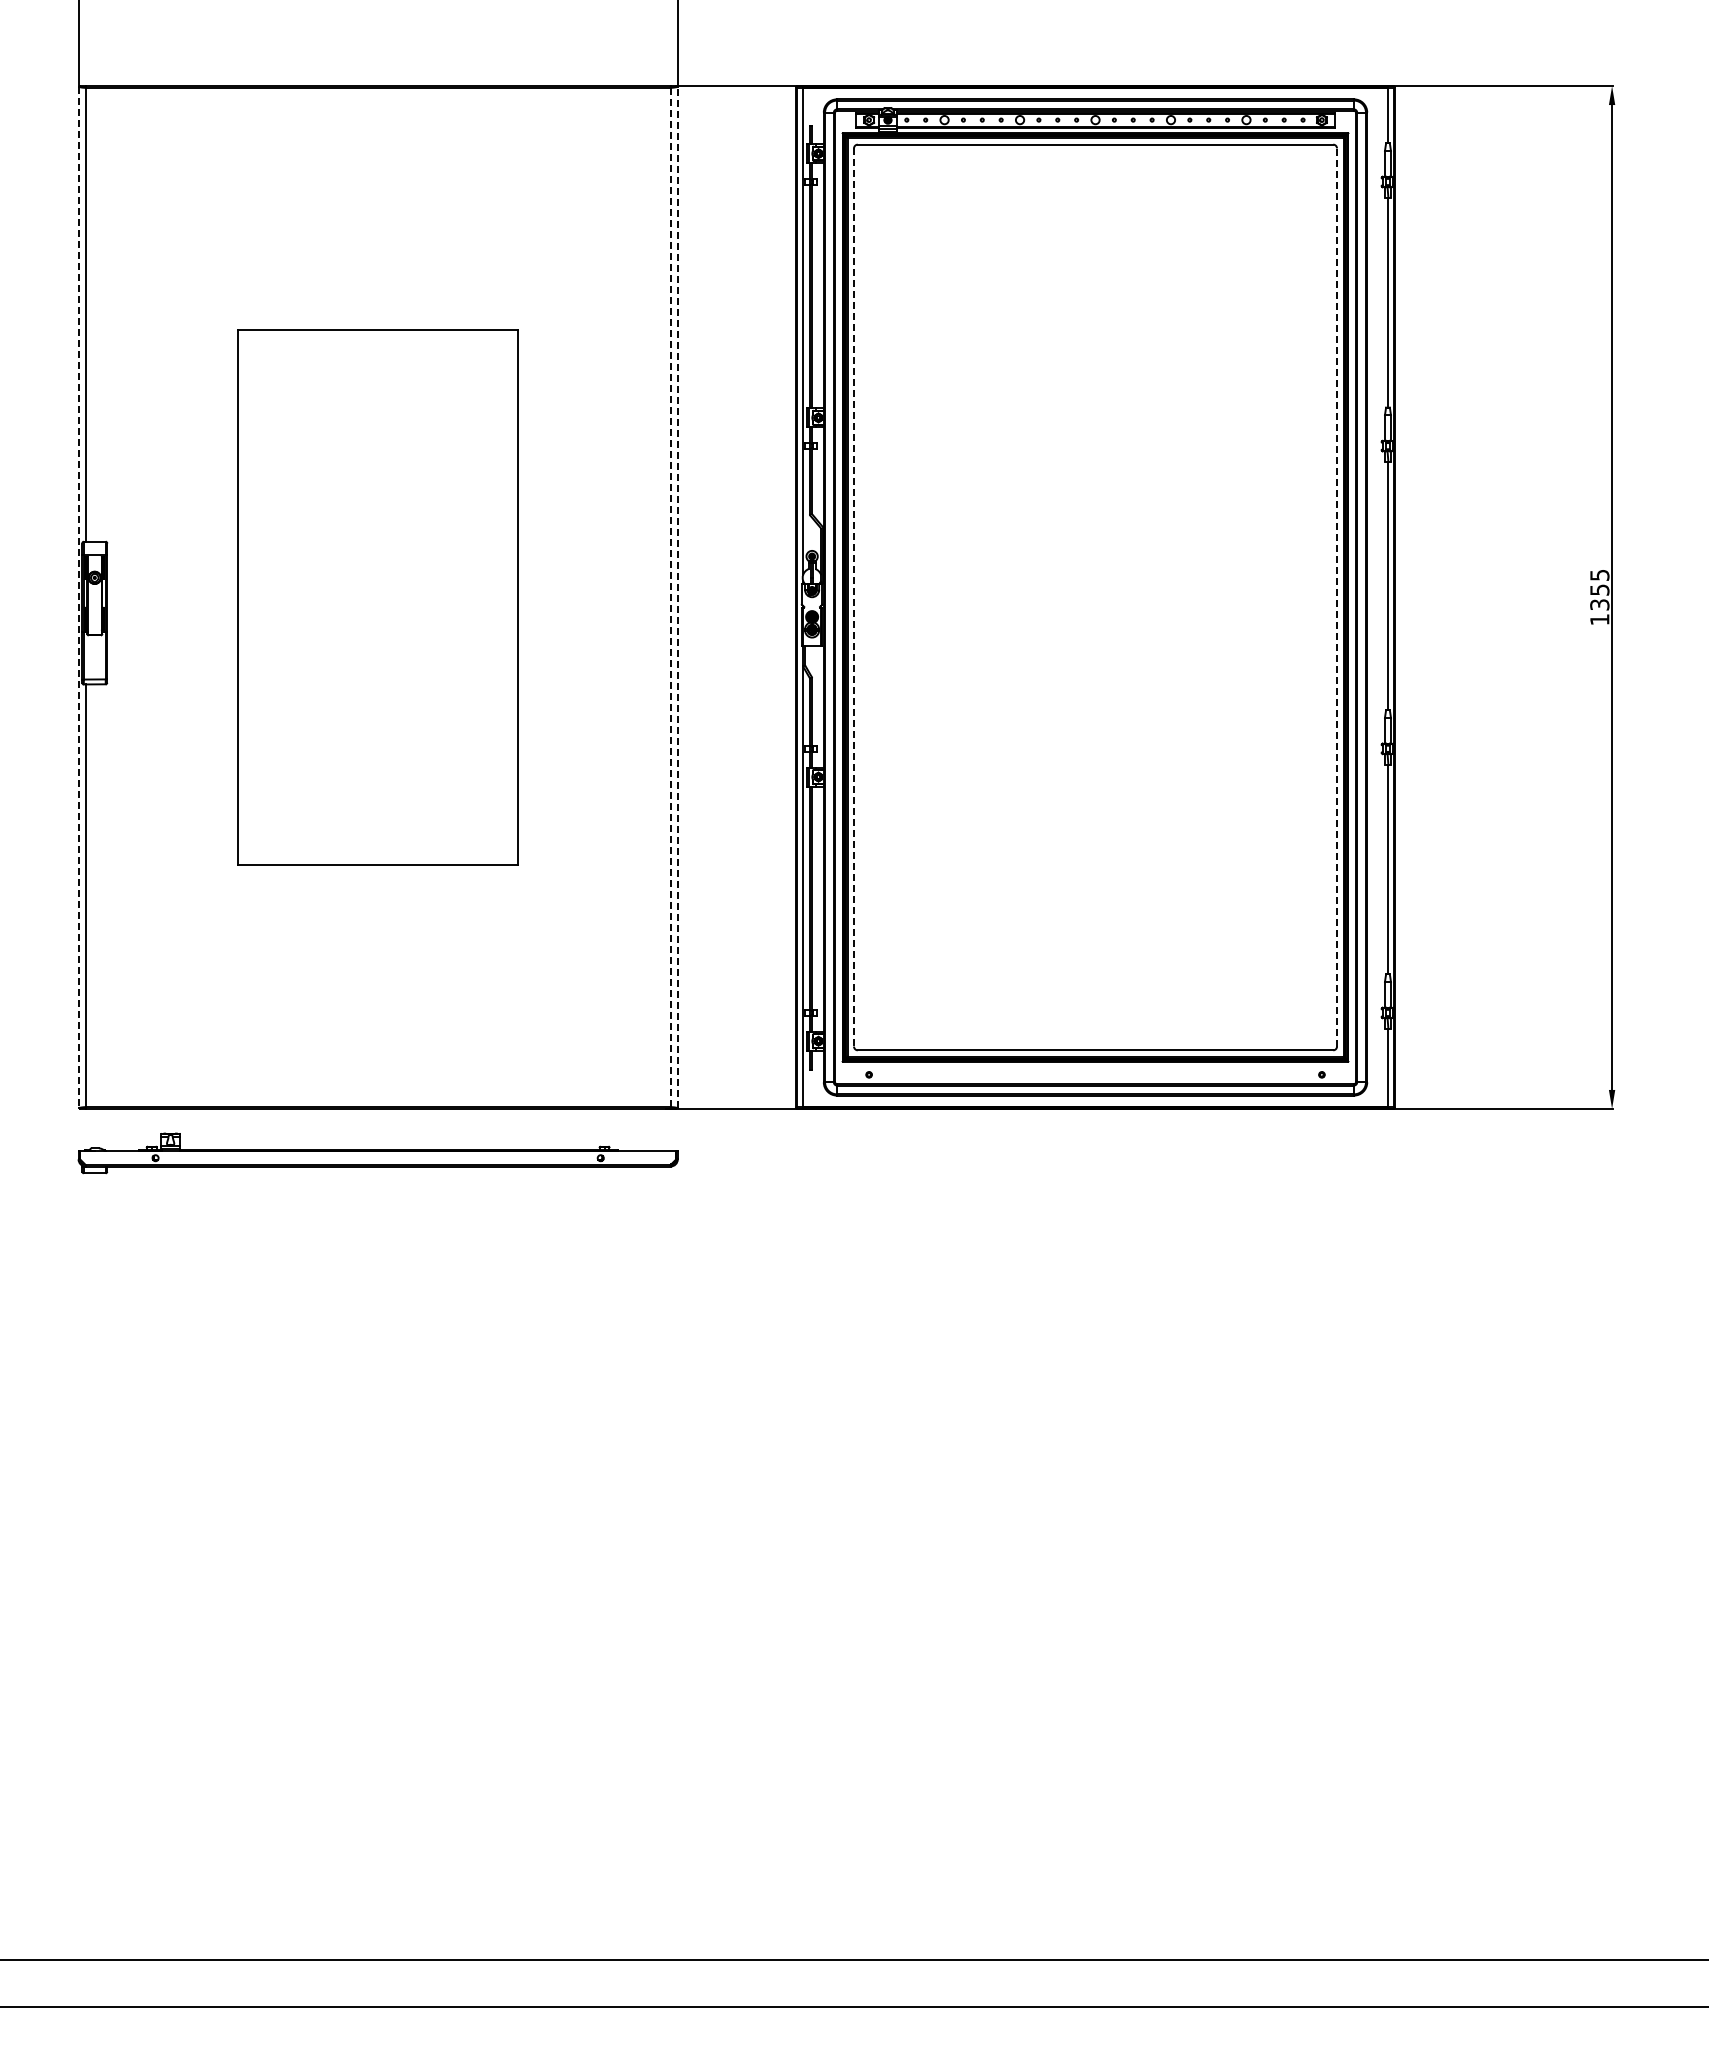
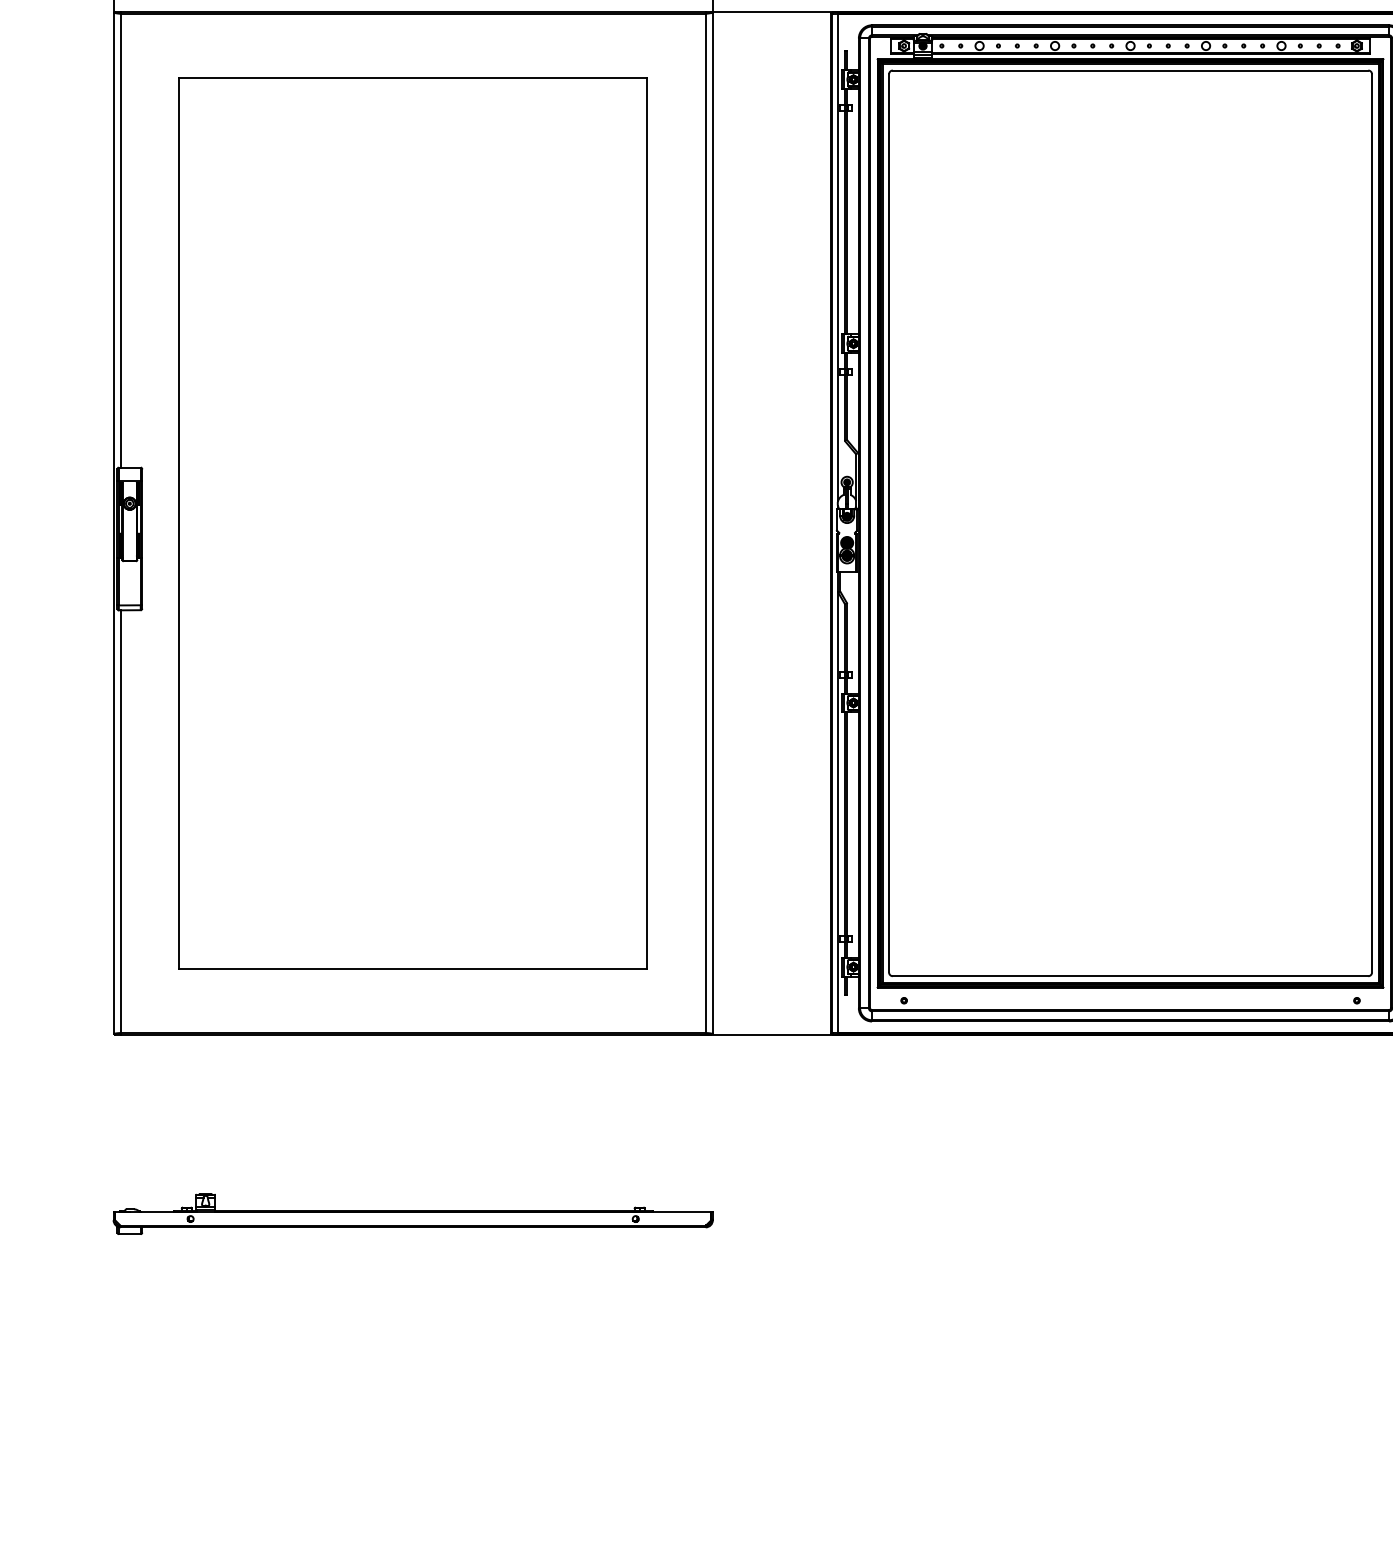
line: (1337, 596) -> (1372, 522), dashed -> solid
line: (78, 597) -> (113, 523), dashed -> solid
part: (377, 597) -> (412, 523), size x1.67
line: (670, 597) -> (705, 523), dashed -> solid
line: (677, 597) -> (712, 523), dashed -> solid
line: (854, 597) -> (889, 523), dashed -> solid
part: (377, 1153) -> (412, 1214), moved

